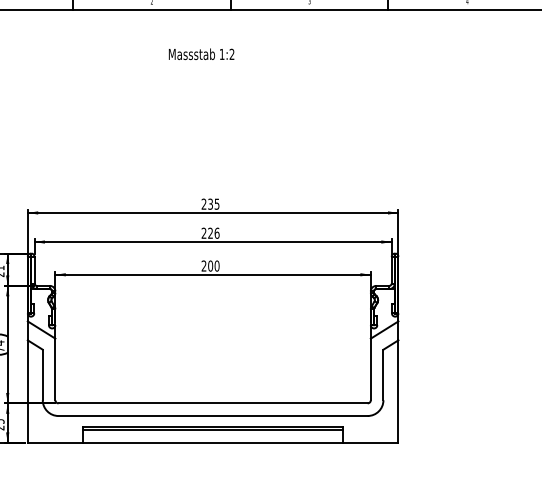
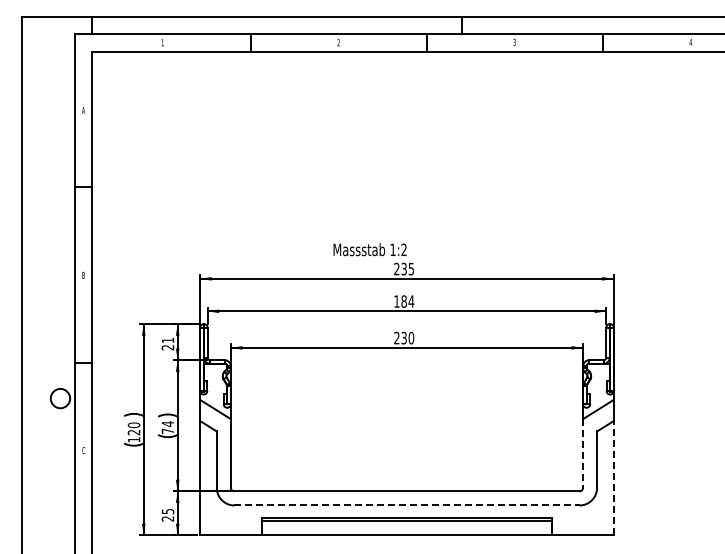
text: (201, 54) -> (369, 249), moved
text: (210, 233) -> (404, 301), 226 -> 184
text: (210, 265) -> (403, 337), 200 -> 230
line: (371, 370) -> (583, 454), solid -> dashed
line: (398, 390) -> (613, 477), solid -> dashed
line: (212, 416) -> (406, 505), solid -> dashed

